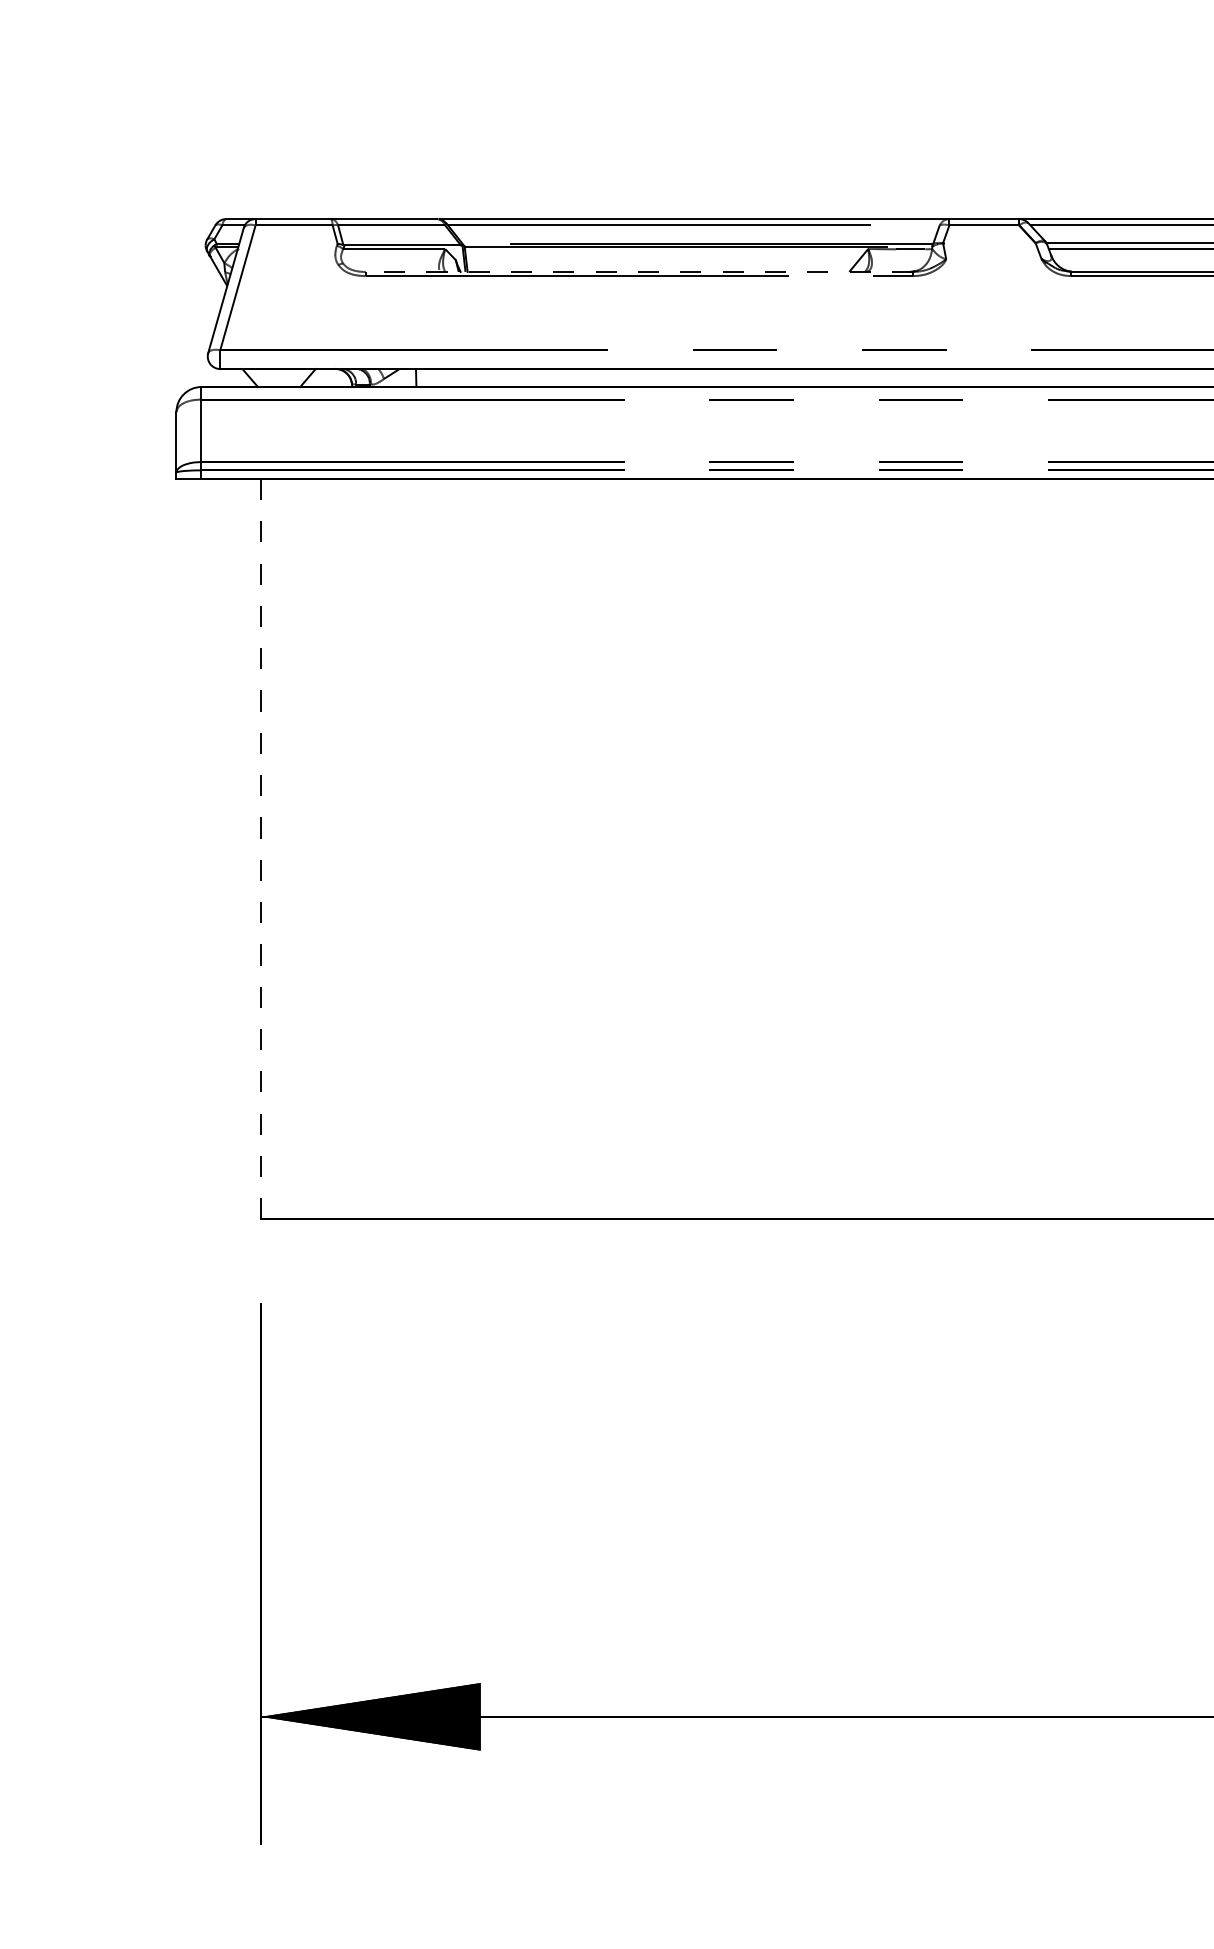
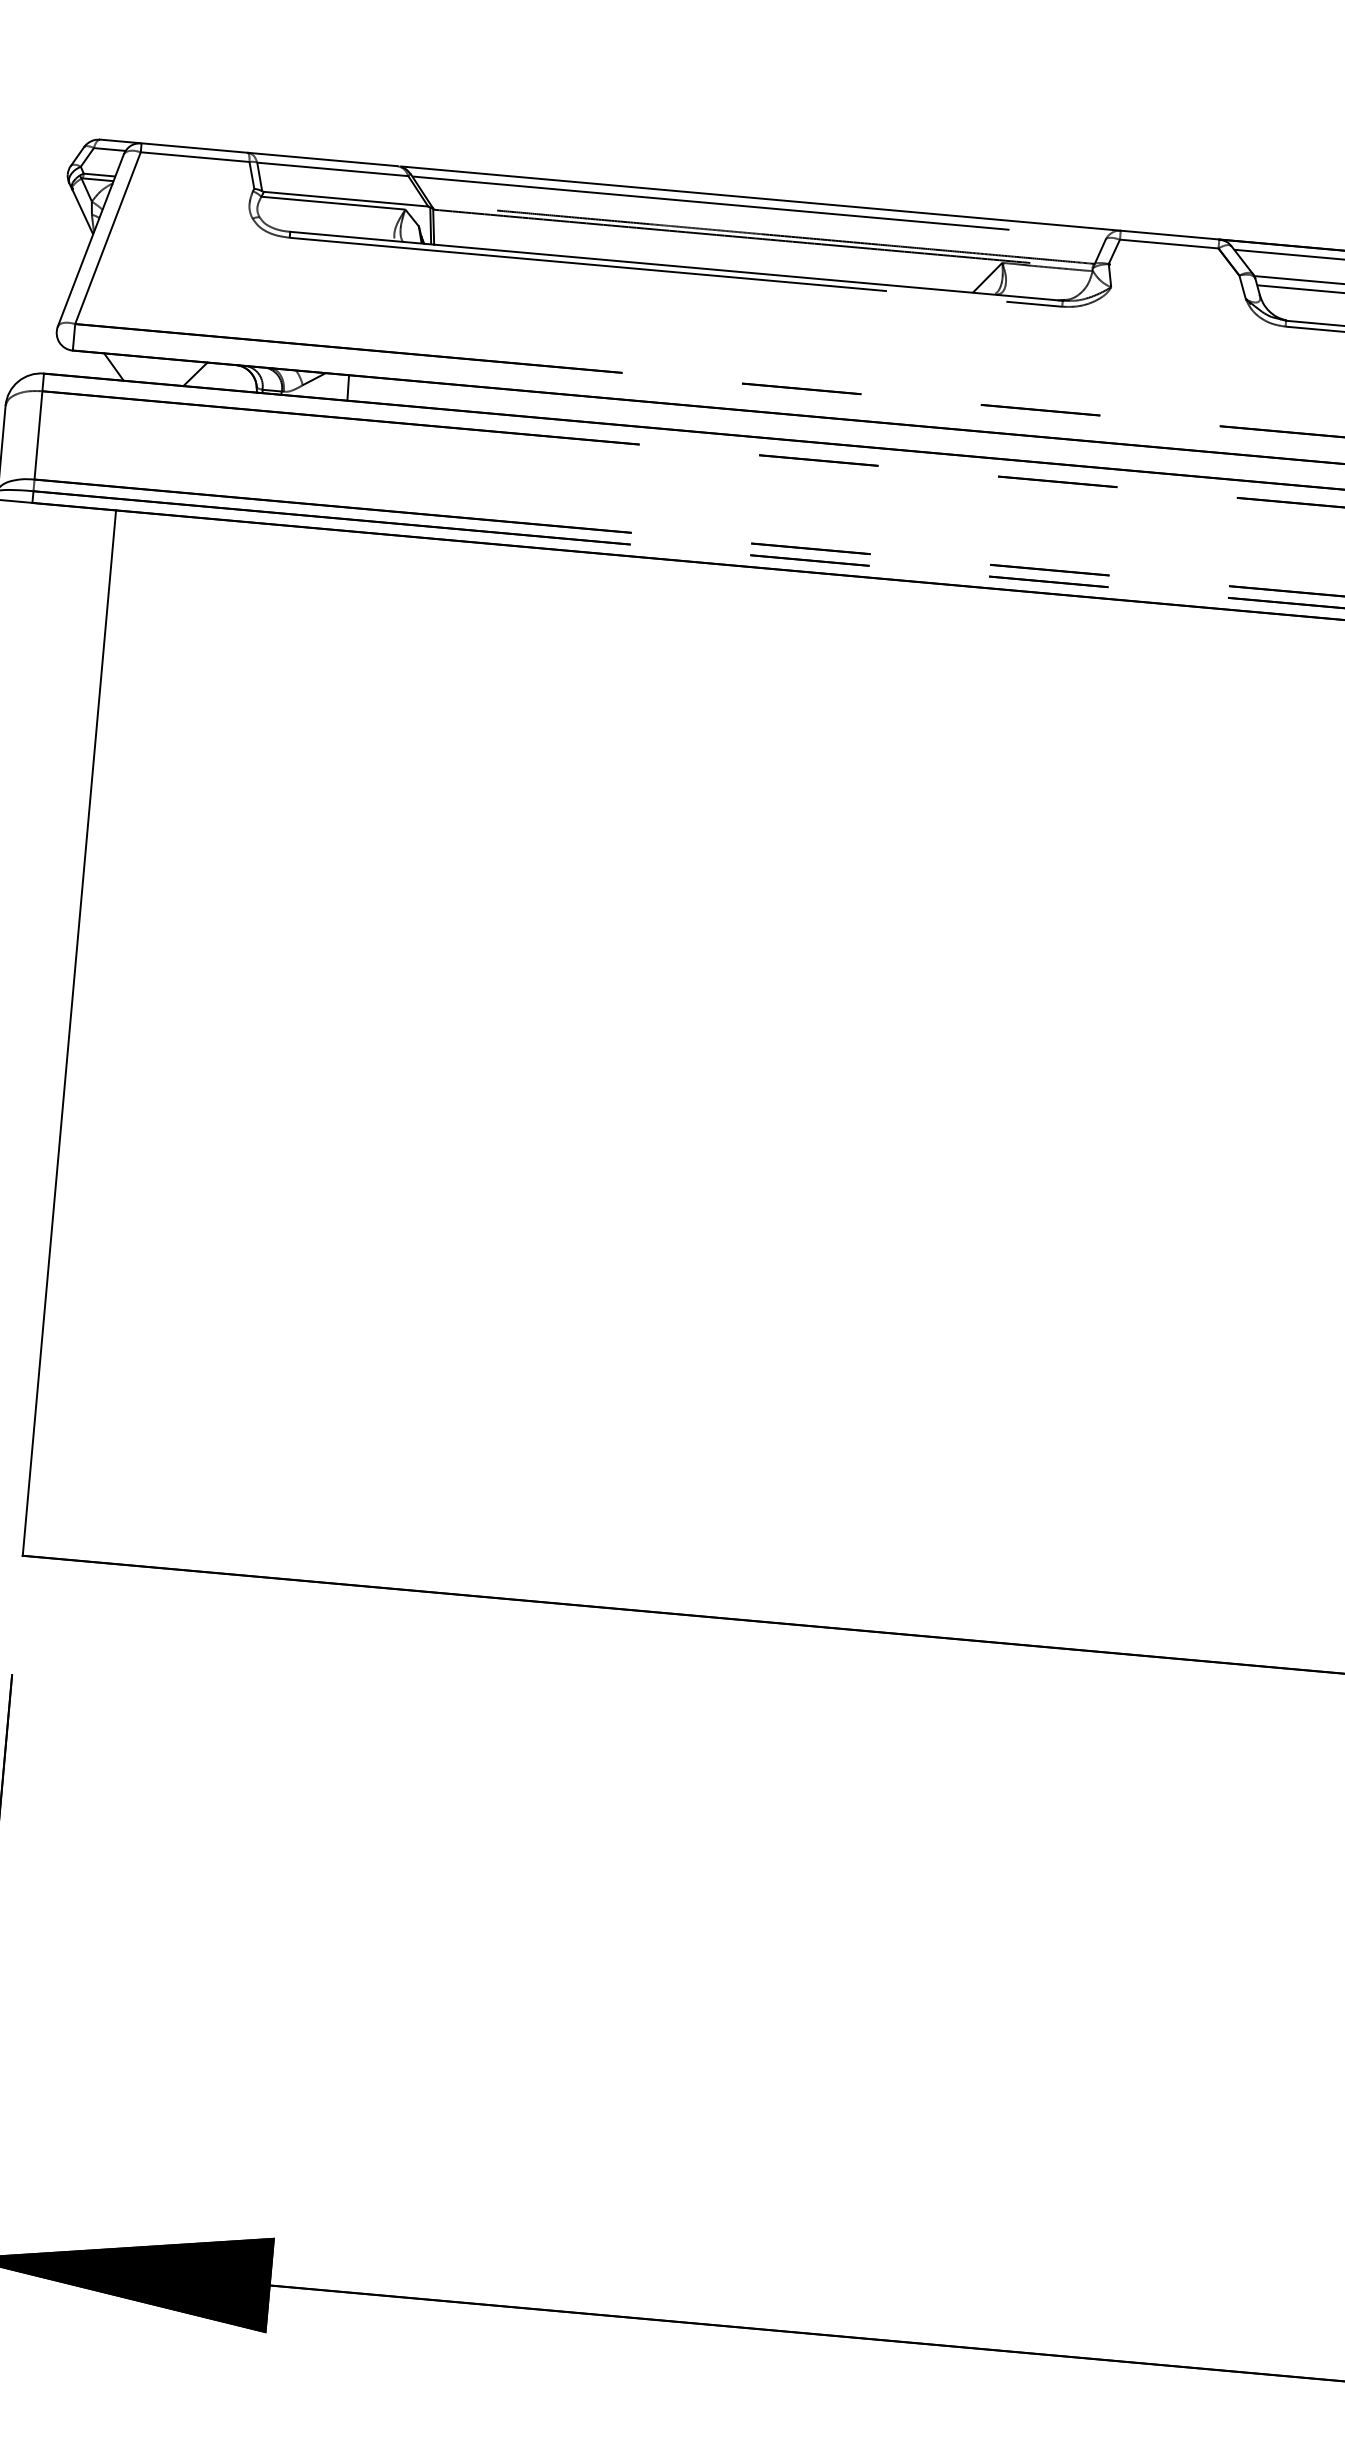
line: (639, 271) -> (676, 265), dashed -> solid
line: (260, 848) -> (69, 1032), dashed -> solid

